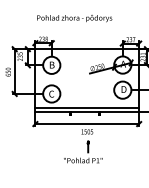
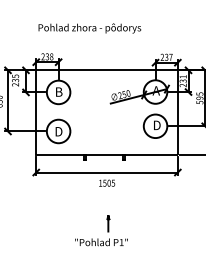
text: (51, 93) -> (58, 131), C -> D
line: (86, 107) -> (106, 150), removed
part: (83, 151) -> (101, 230), moved

